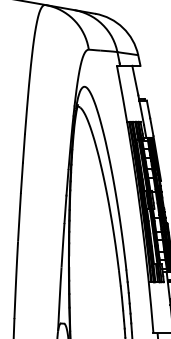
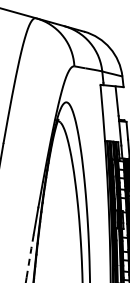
line: (63, 244) -> (30, 255), solid -> dashed

